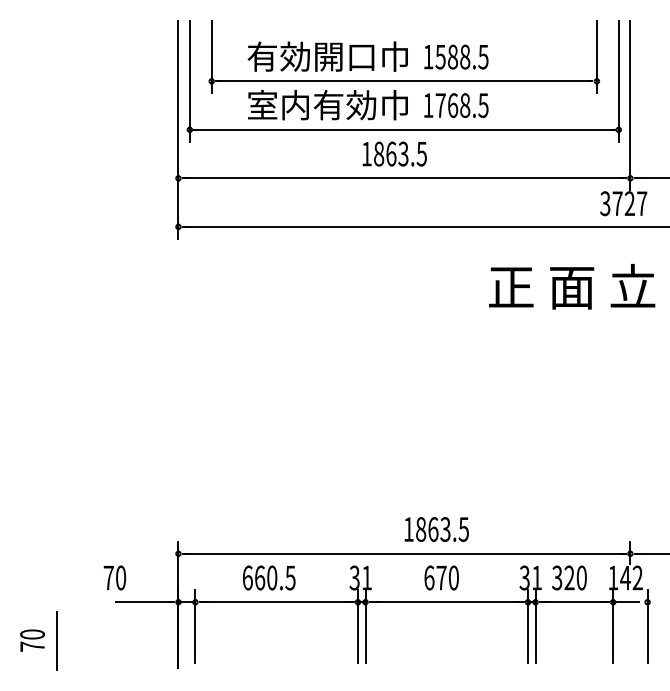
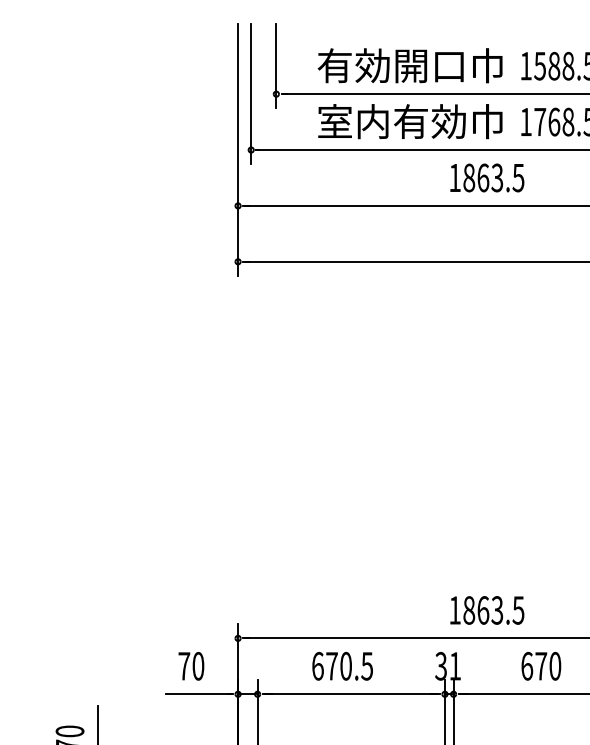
text: (436, 529) -> (486, 610), moved
text: (114, 577) -> (190, 665), moved
text: (260, 577) -> (332, 665), 660.5 -> 670.5

